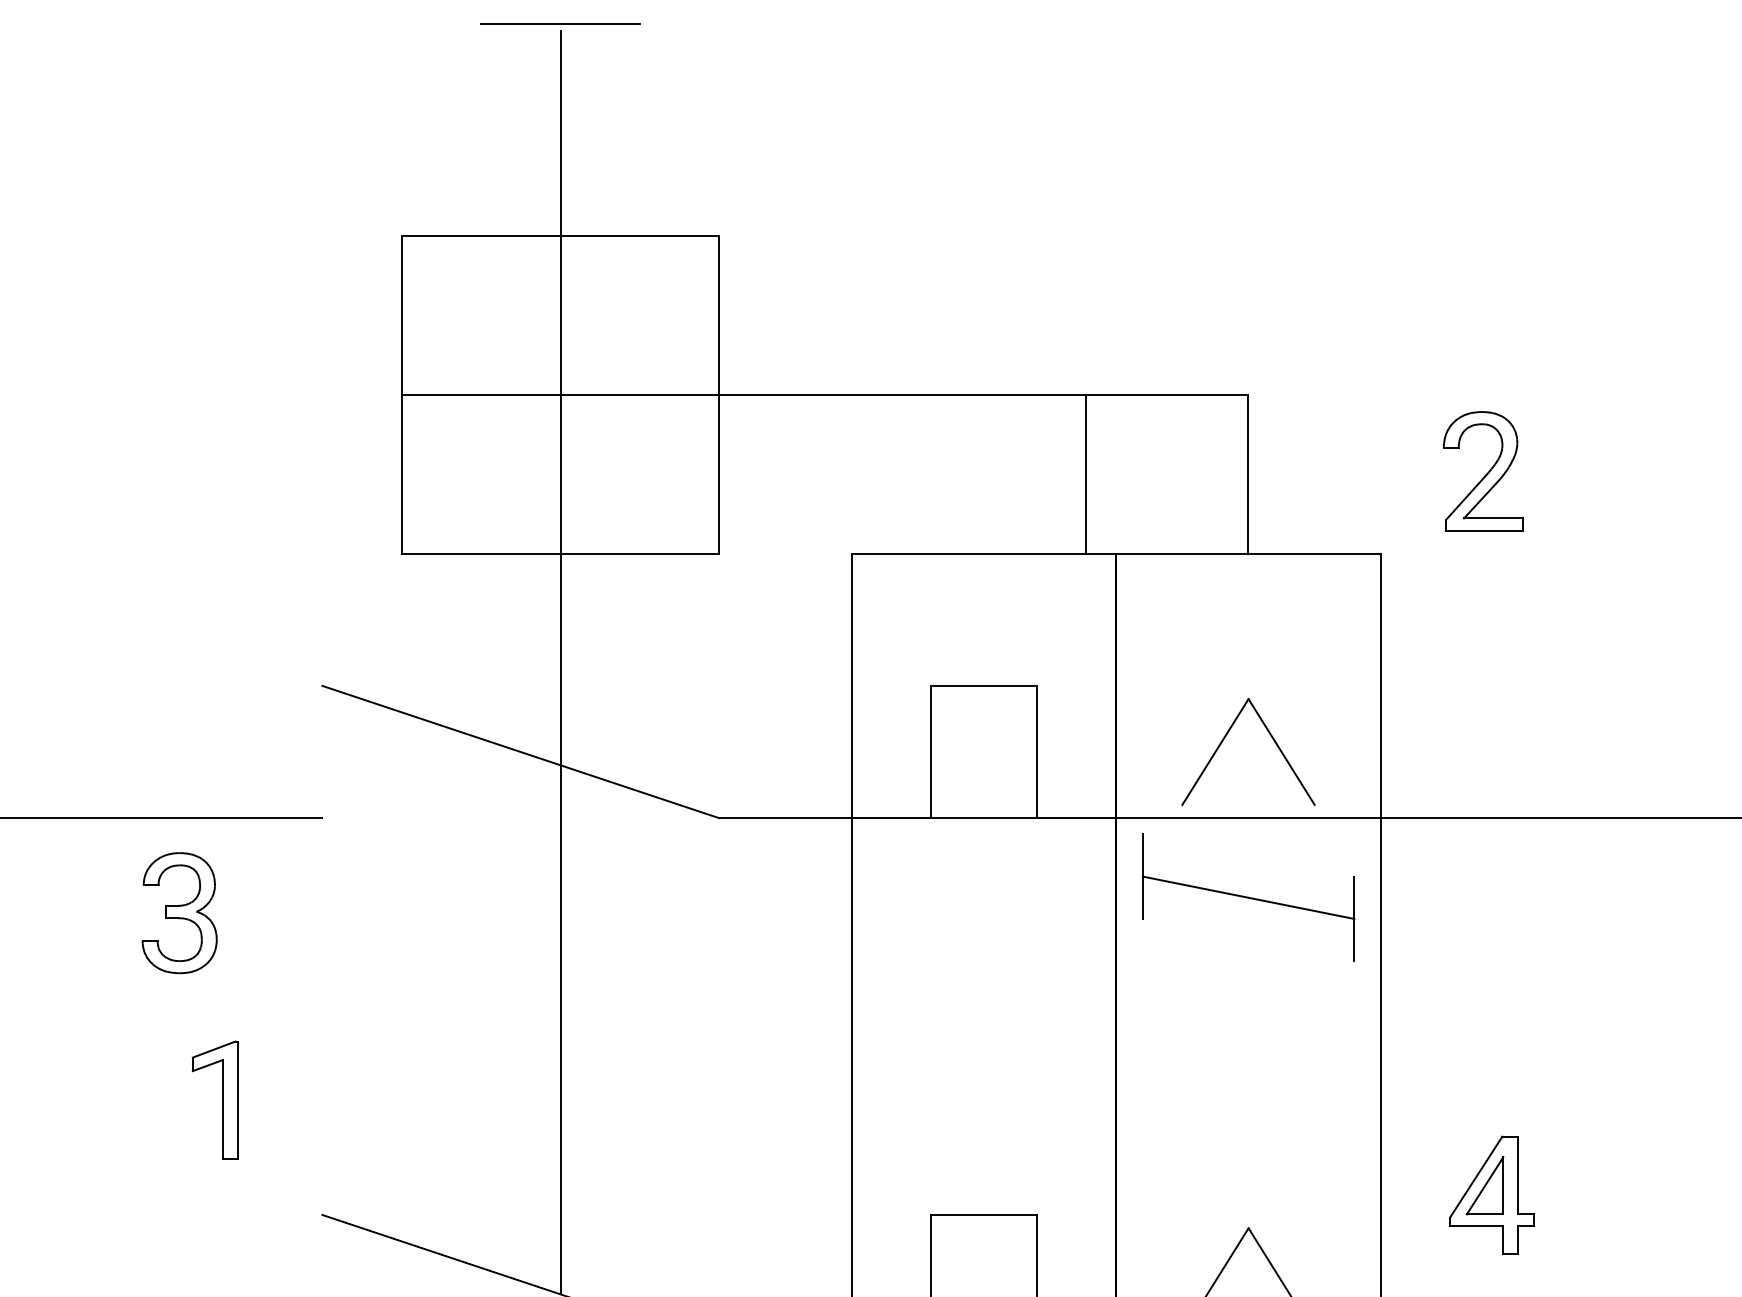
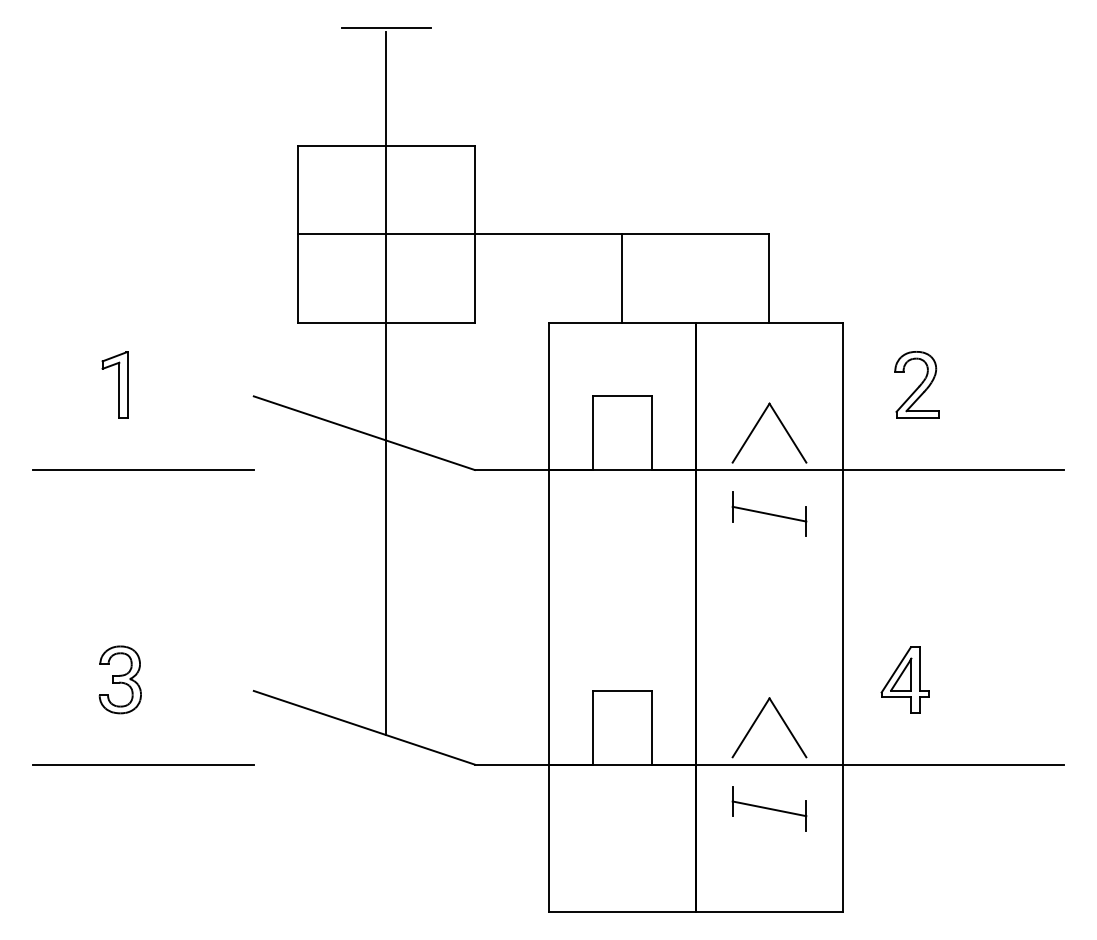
part: (1481, 470) -> (916, 384), moved
line: (1086, 474) -> (622, 278), moved
part: (1248, 896) -> (769, 513), size x0.62
part: (178, 912) -> (119, 679), moved
part: (214, 1099) -> (114, 384), moved

